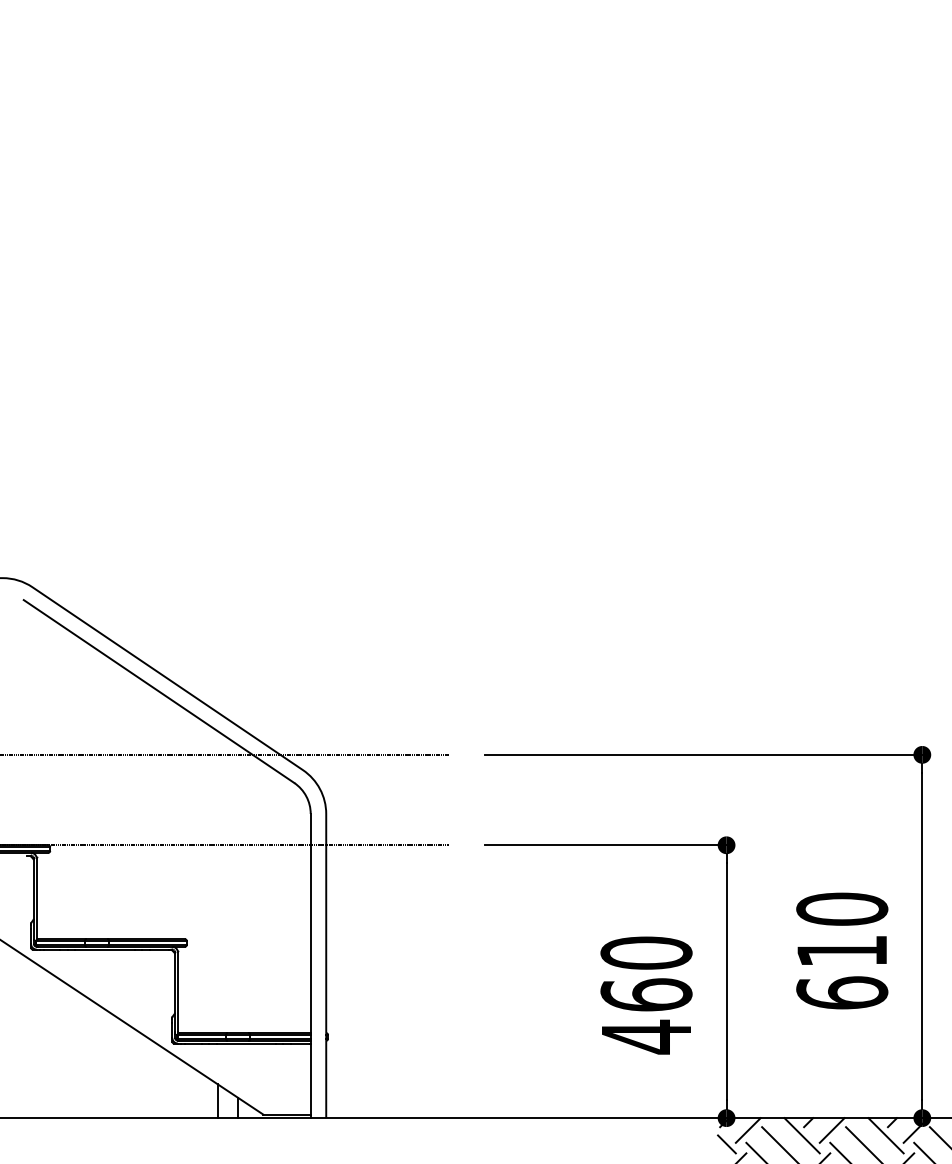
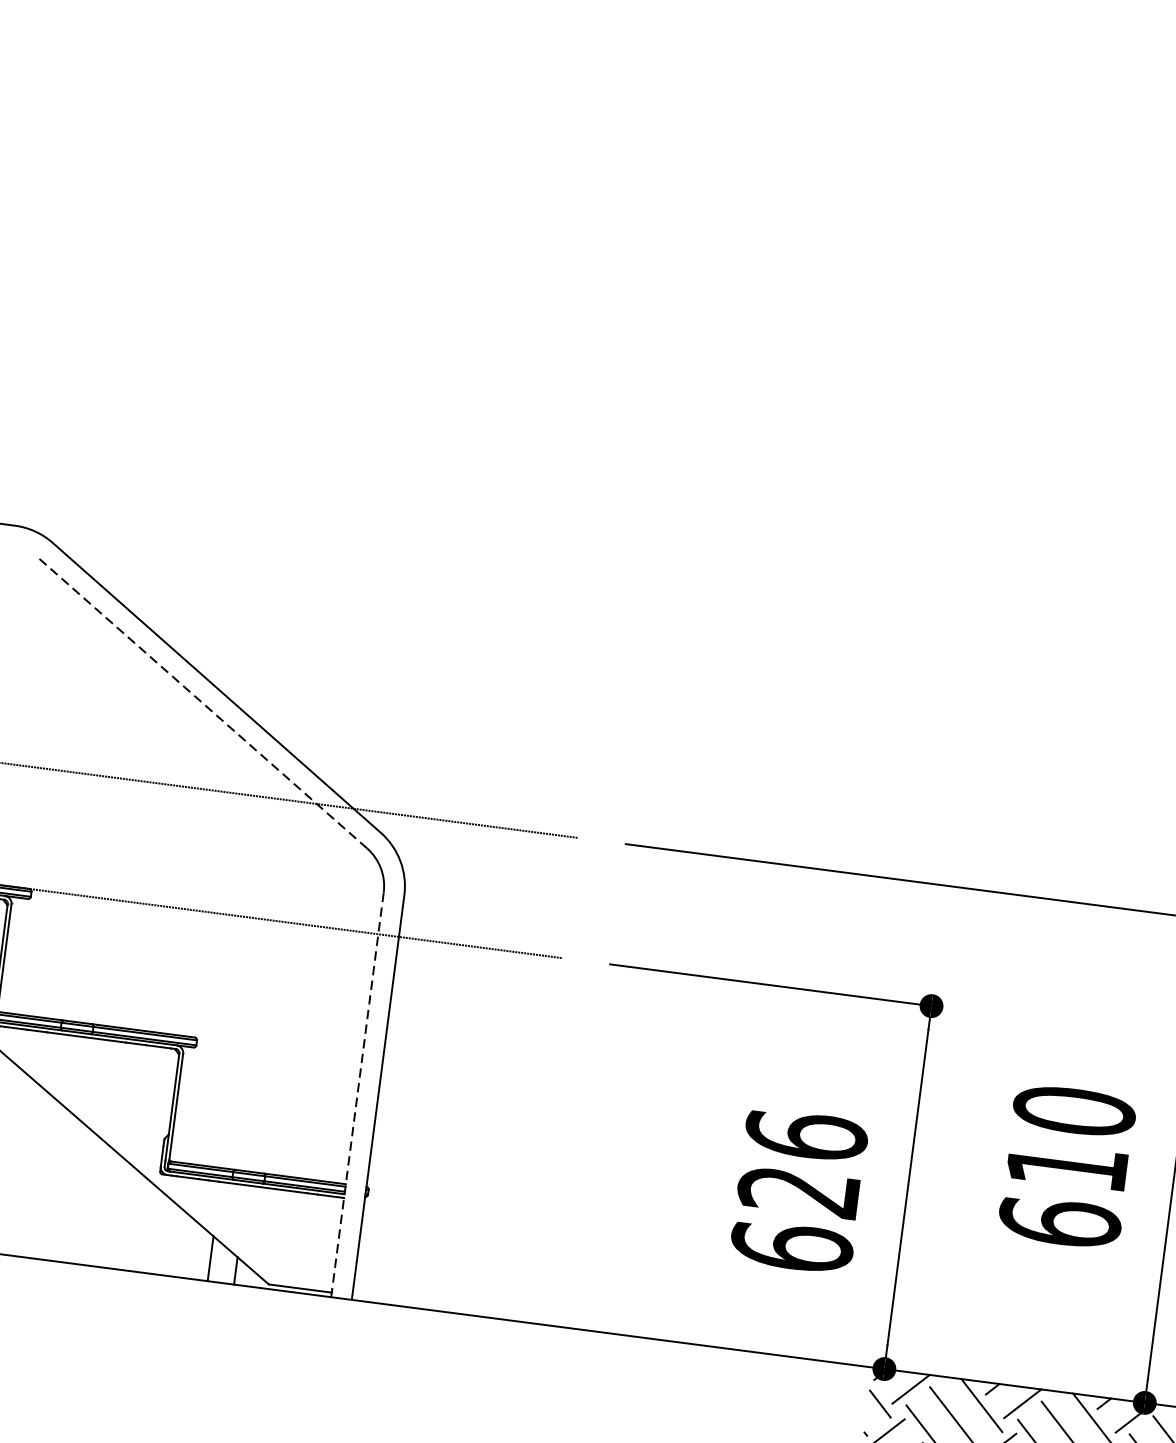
line: (158, 691) -> (202, 703), solid -> dashed
line: (310, 965) -> (357, 1094), solid -> dashed
text: (646, 995) -> (799, 1192), 460 -> 626

